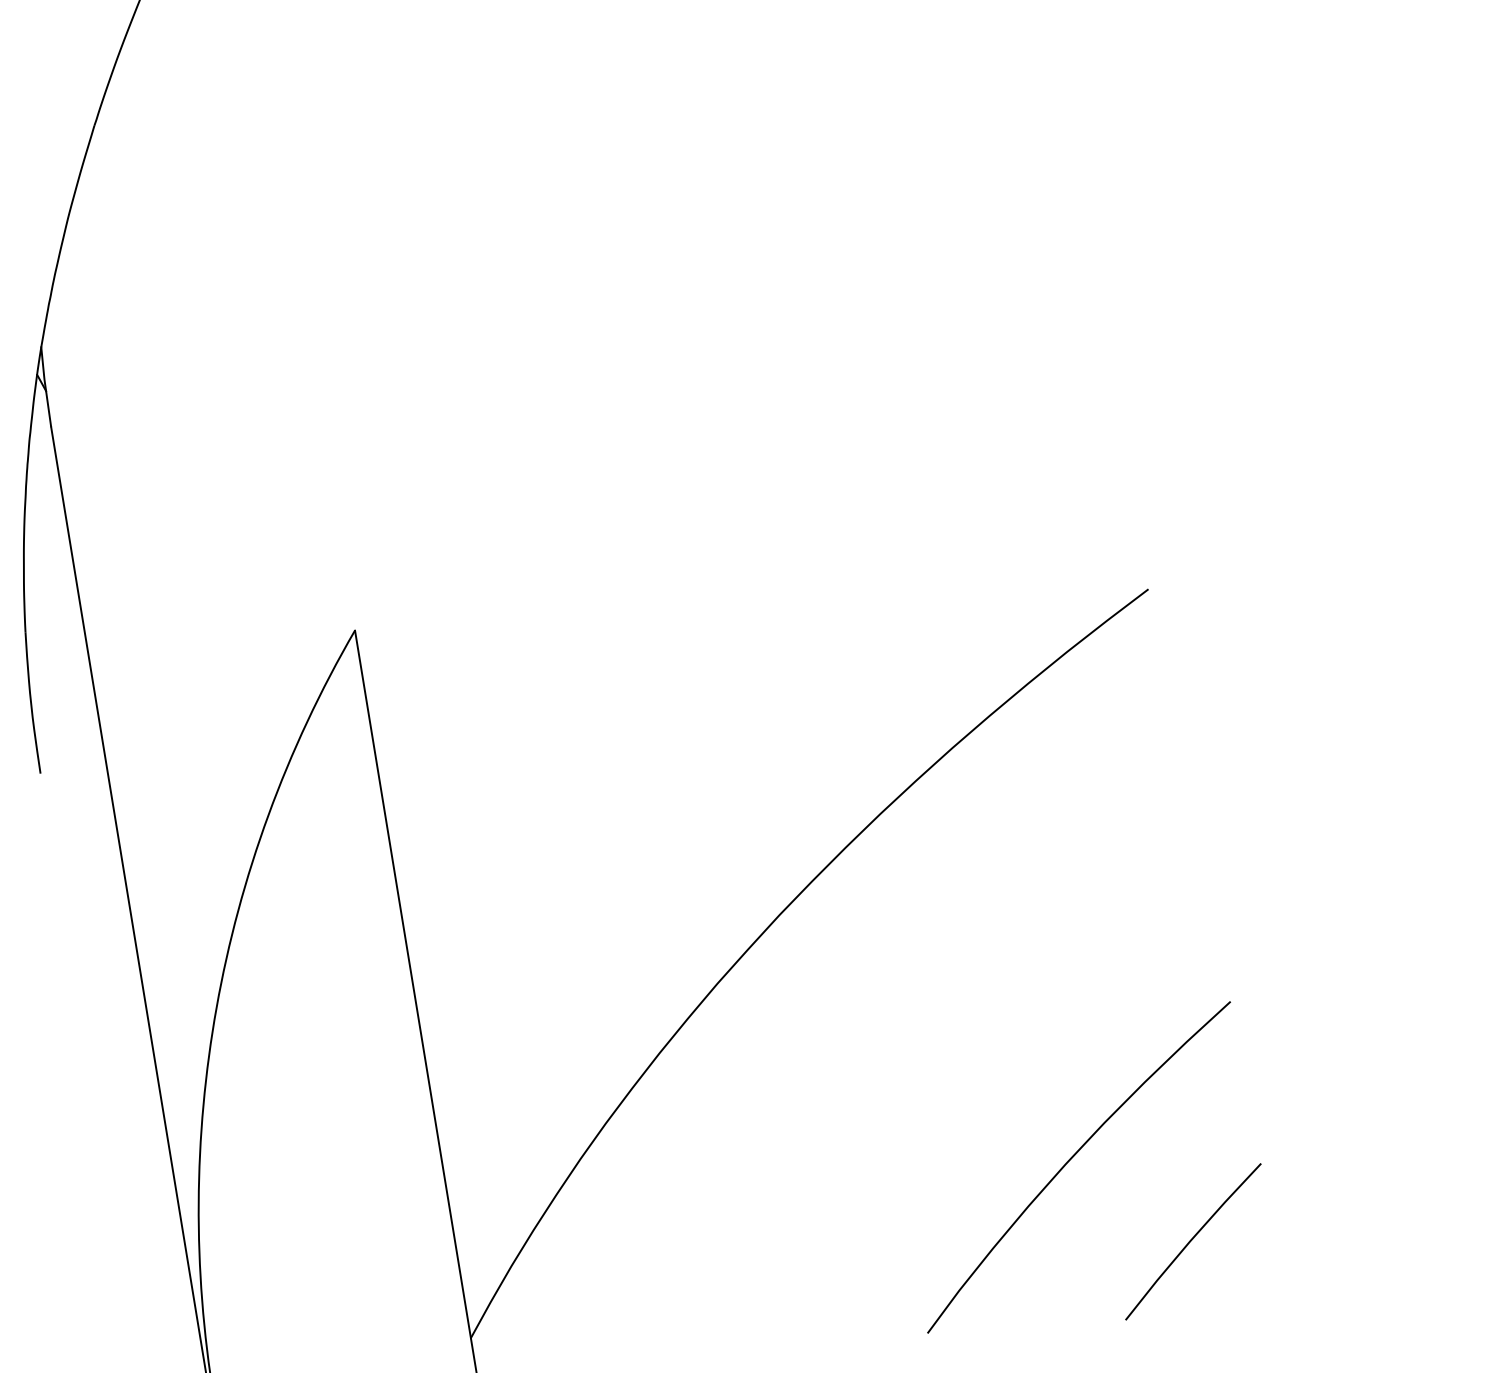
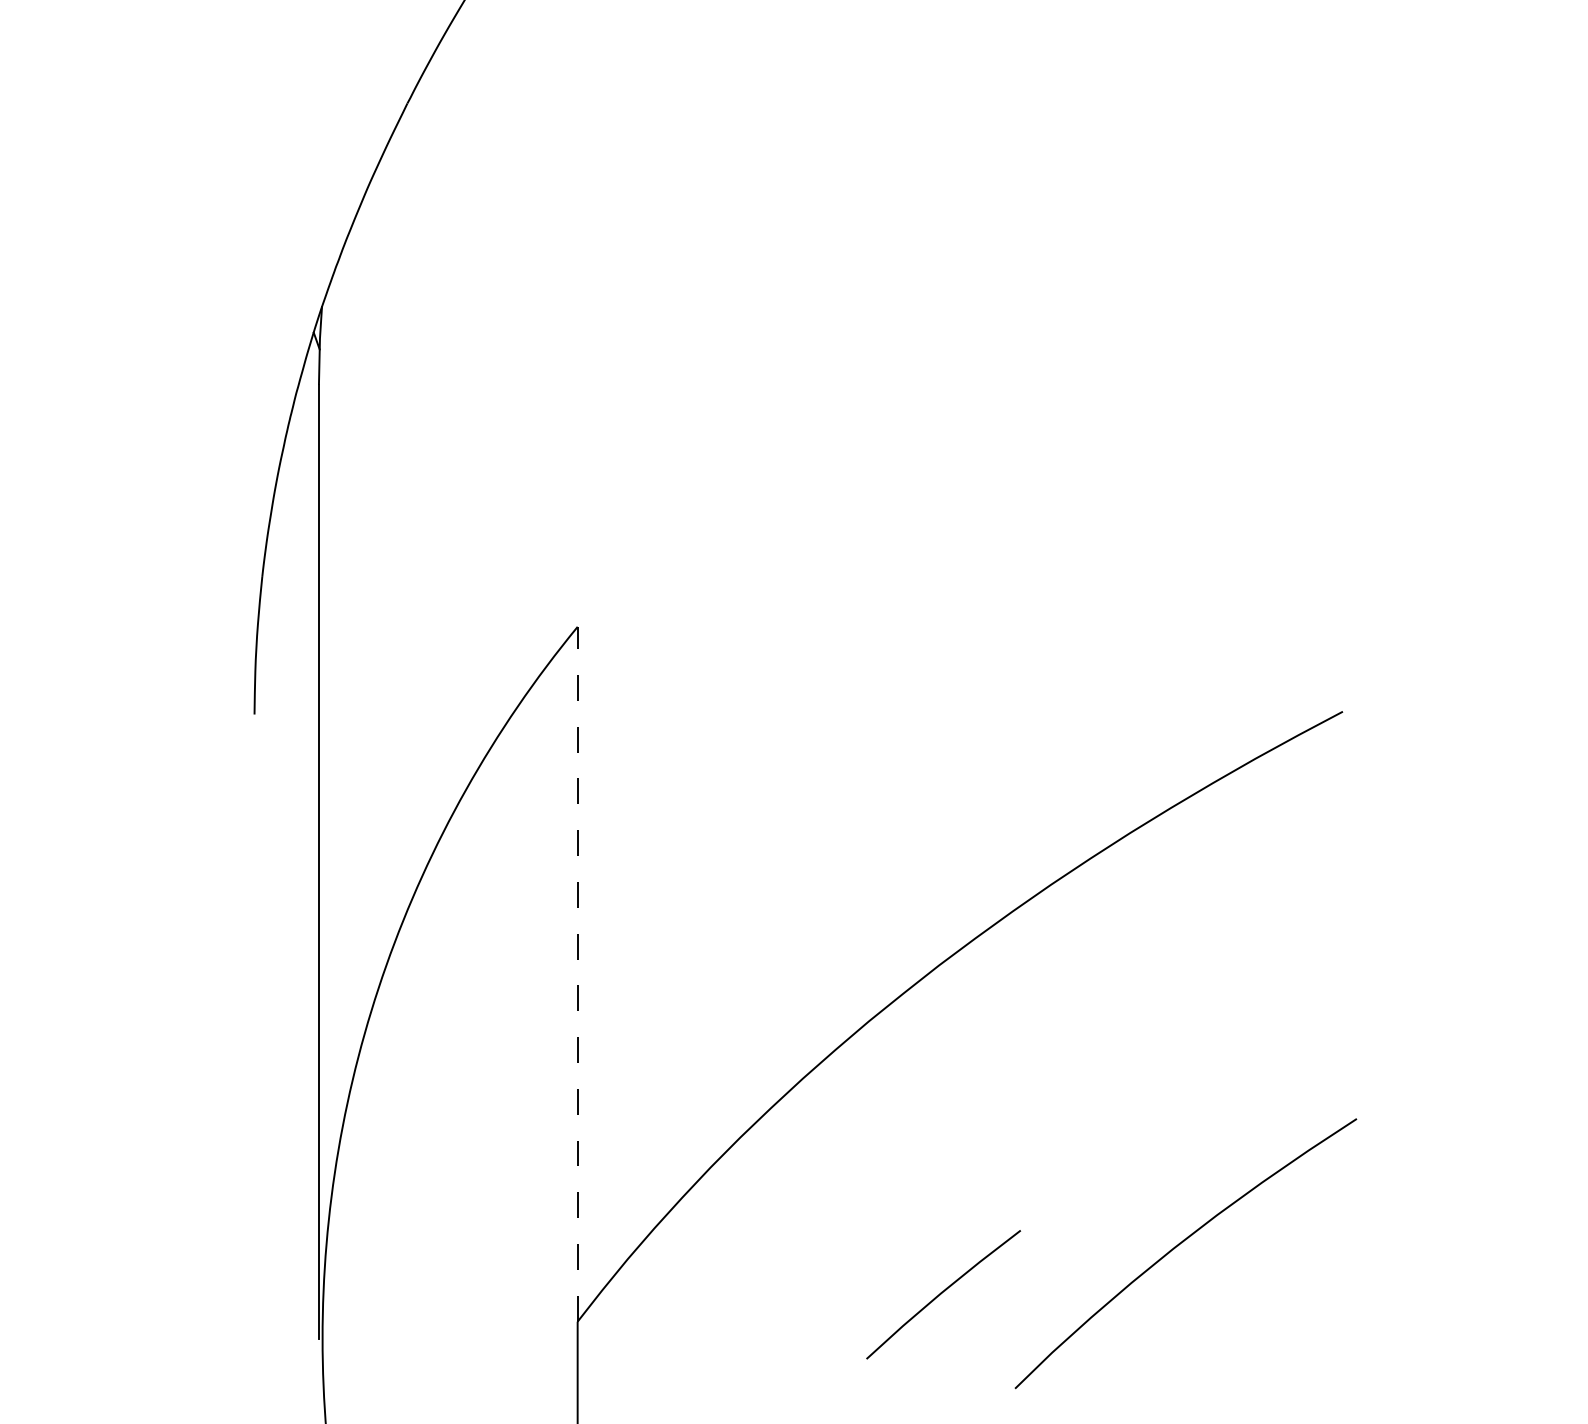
line: (412, 983) -> (577, 973), solid -> dashed
line: (1192, 1240) -> (942, 1293), moved

